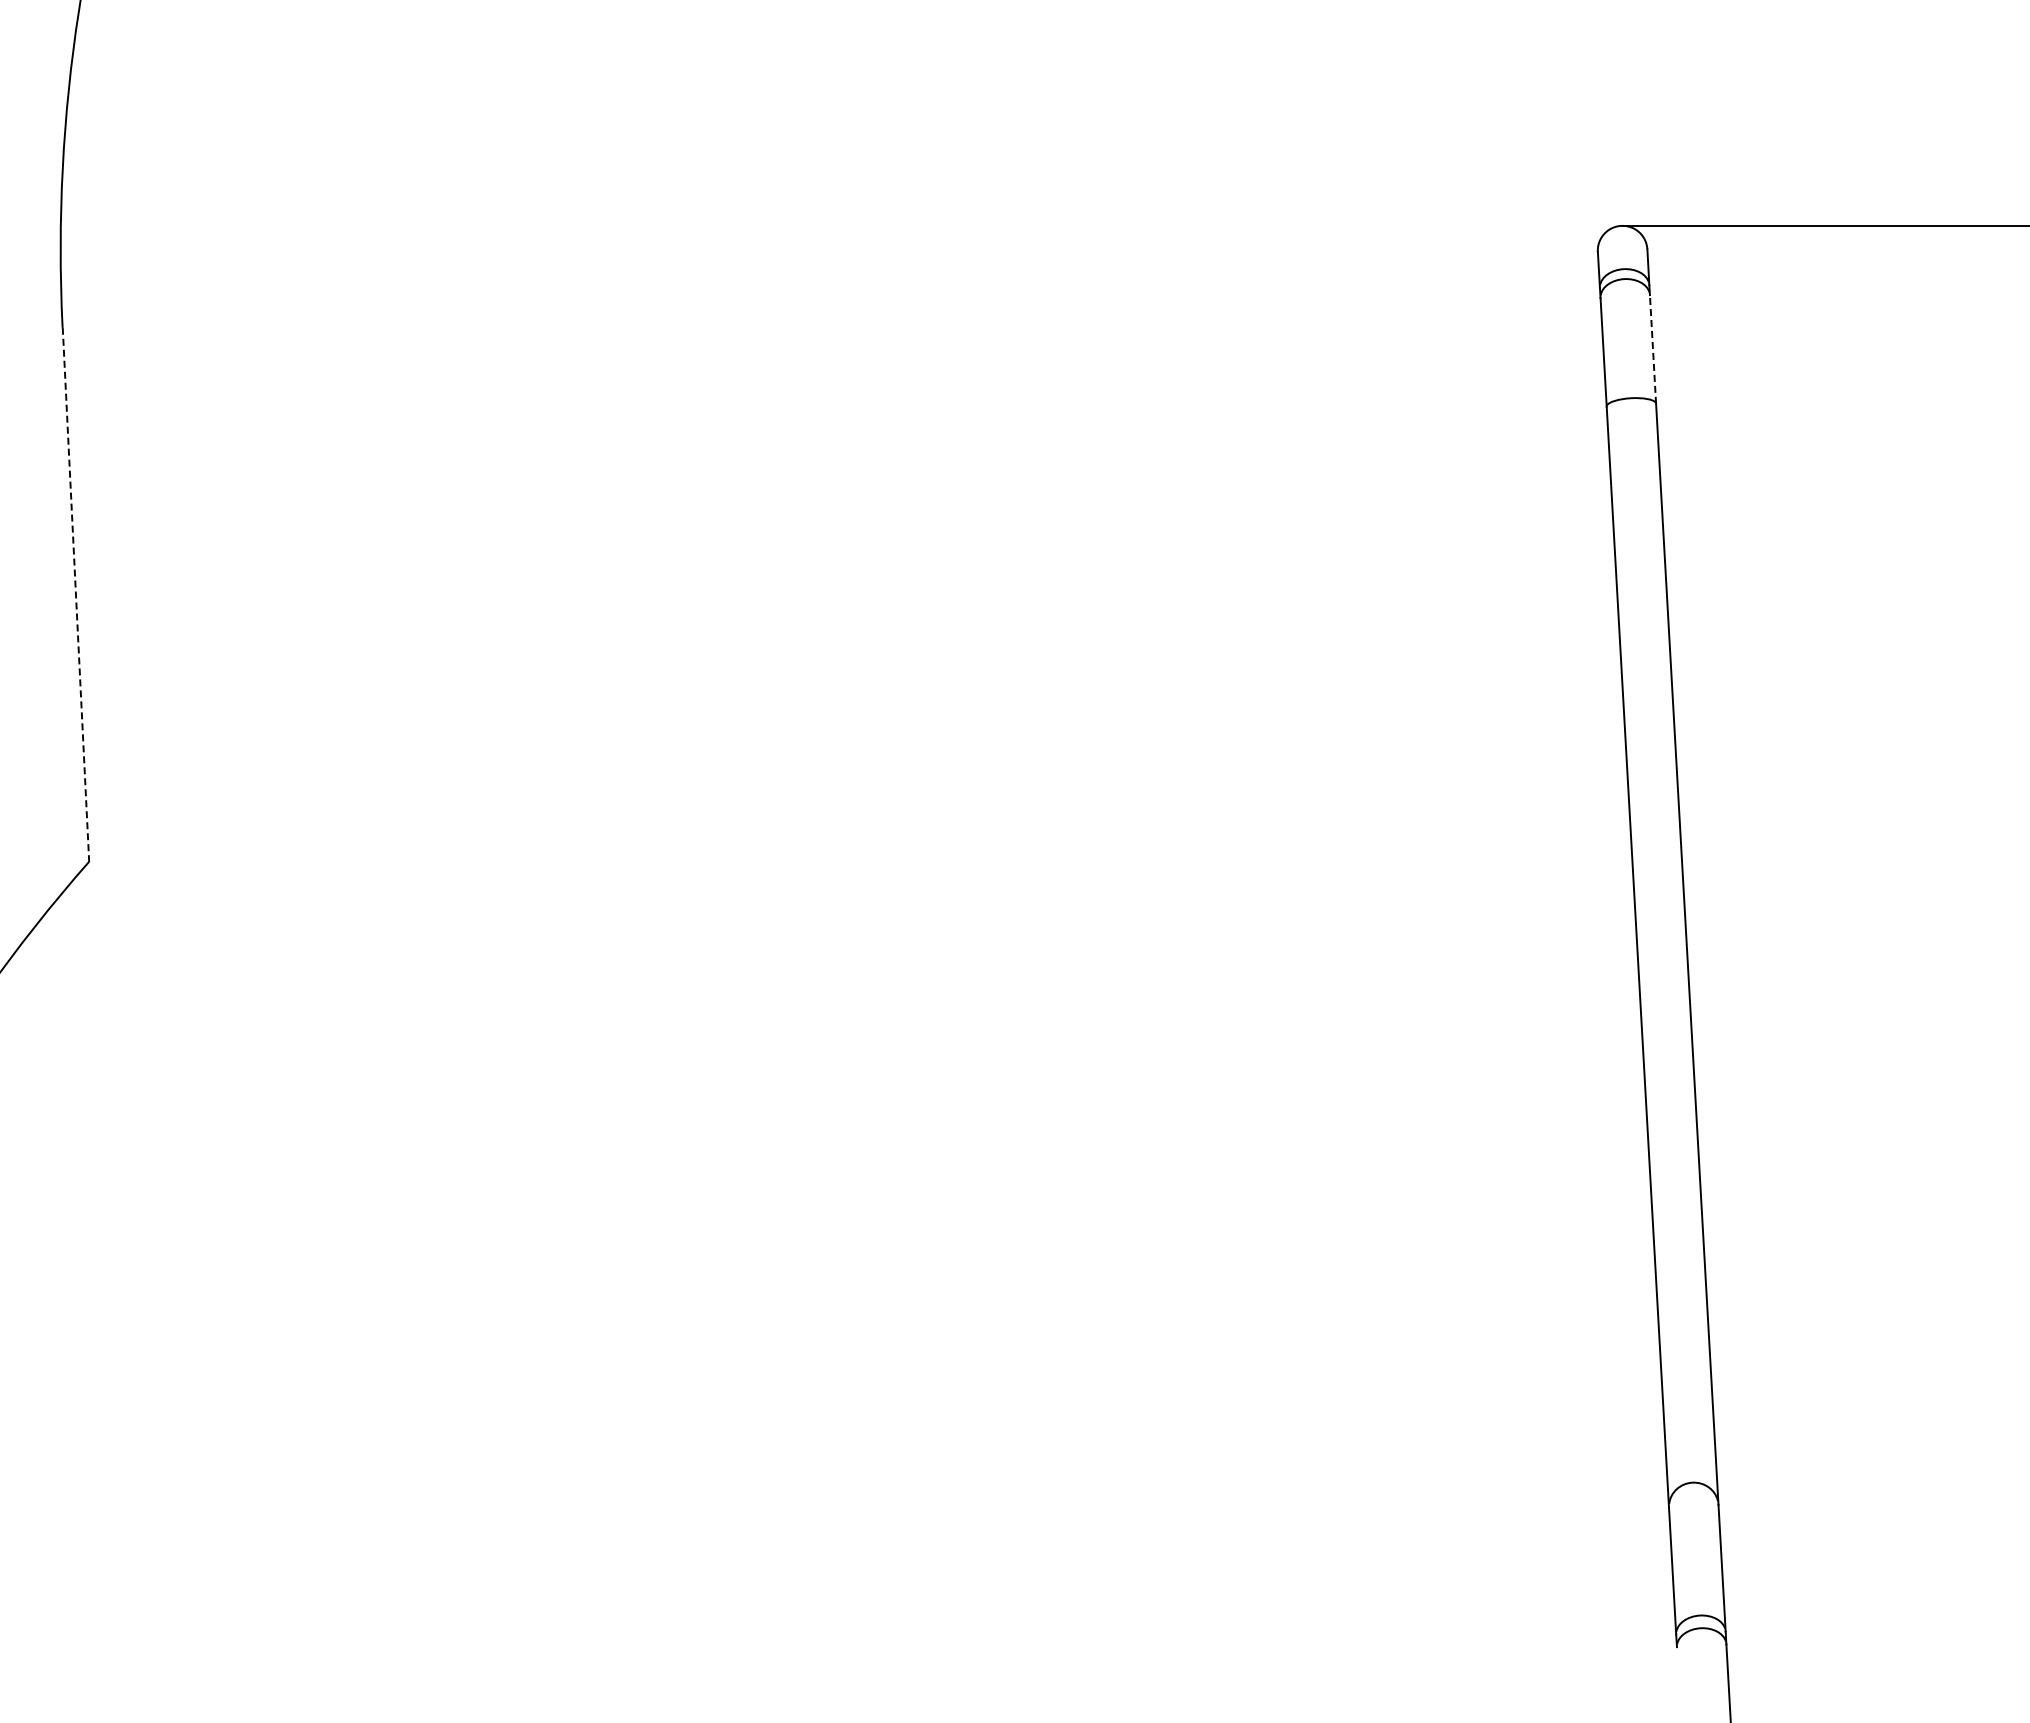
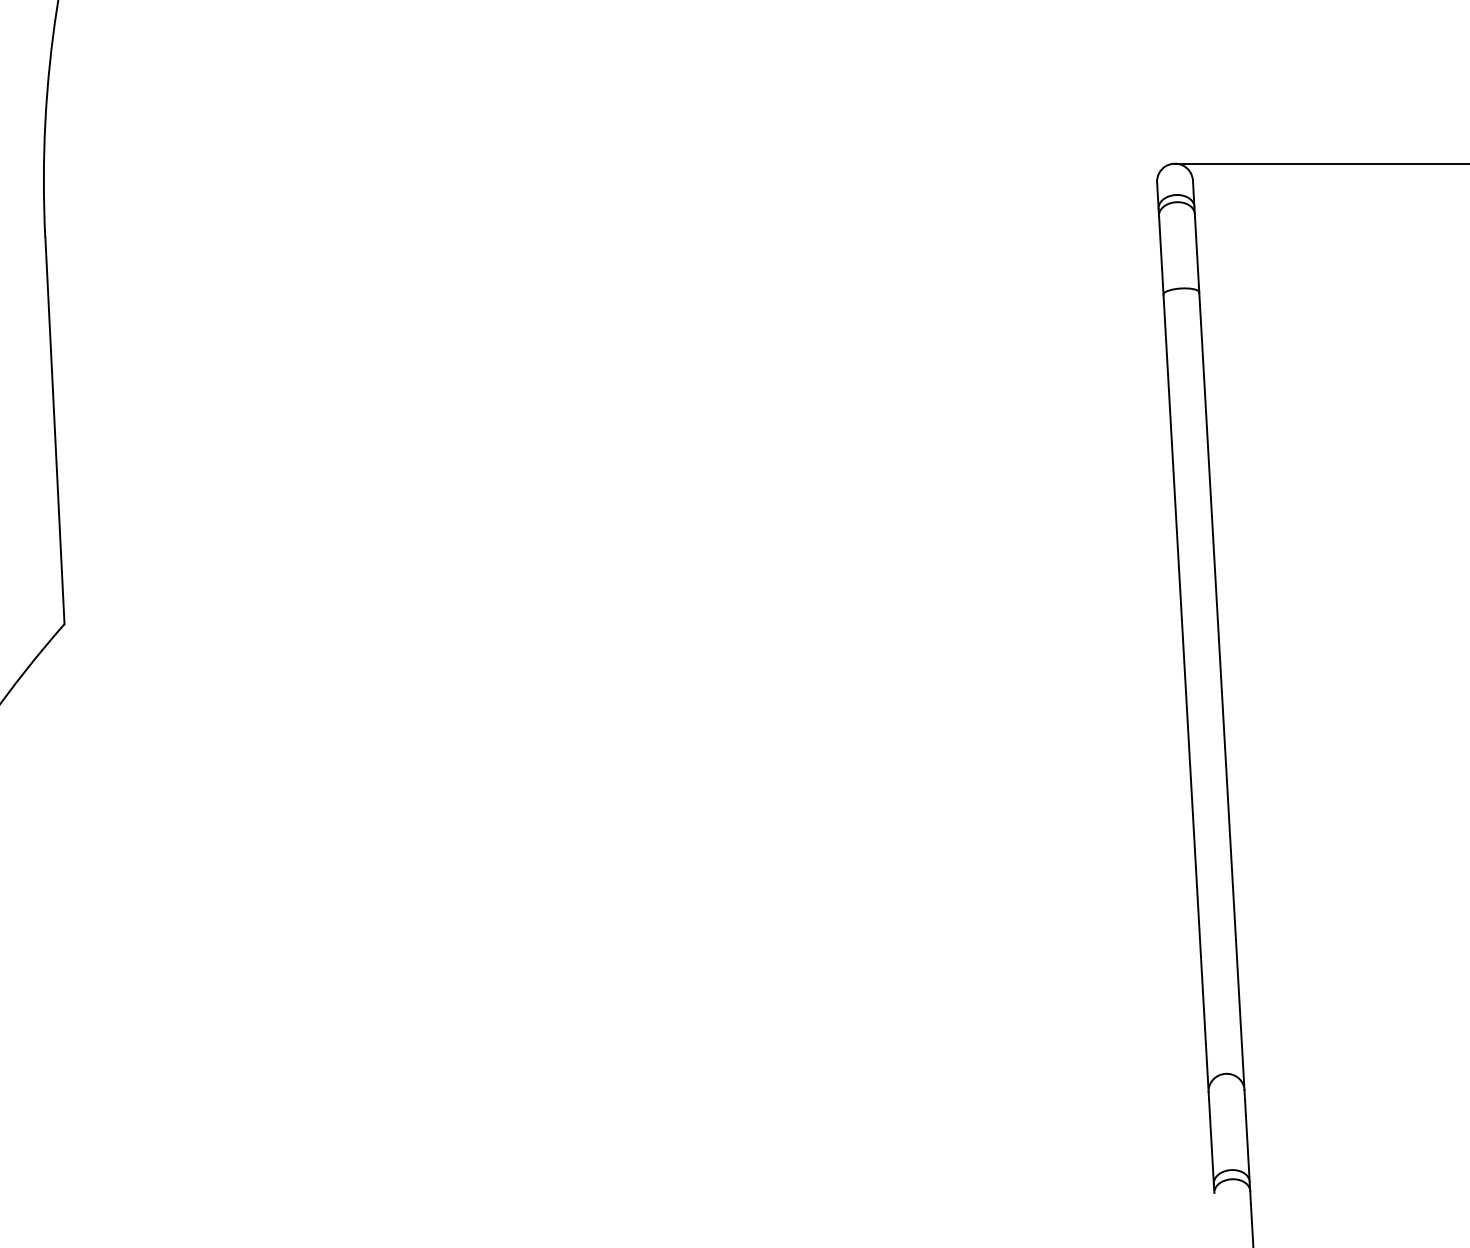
line: (1652, 349) -> (1196, 253), dashed -> solid
line: (76, 595) -> (55, 431), dashed -> solid

